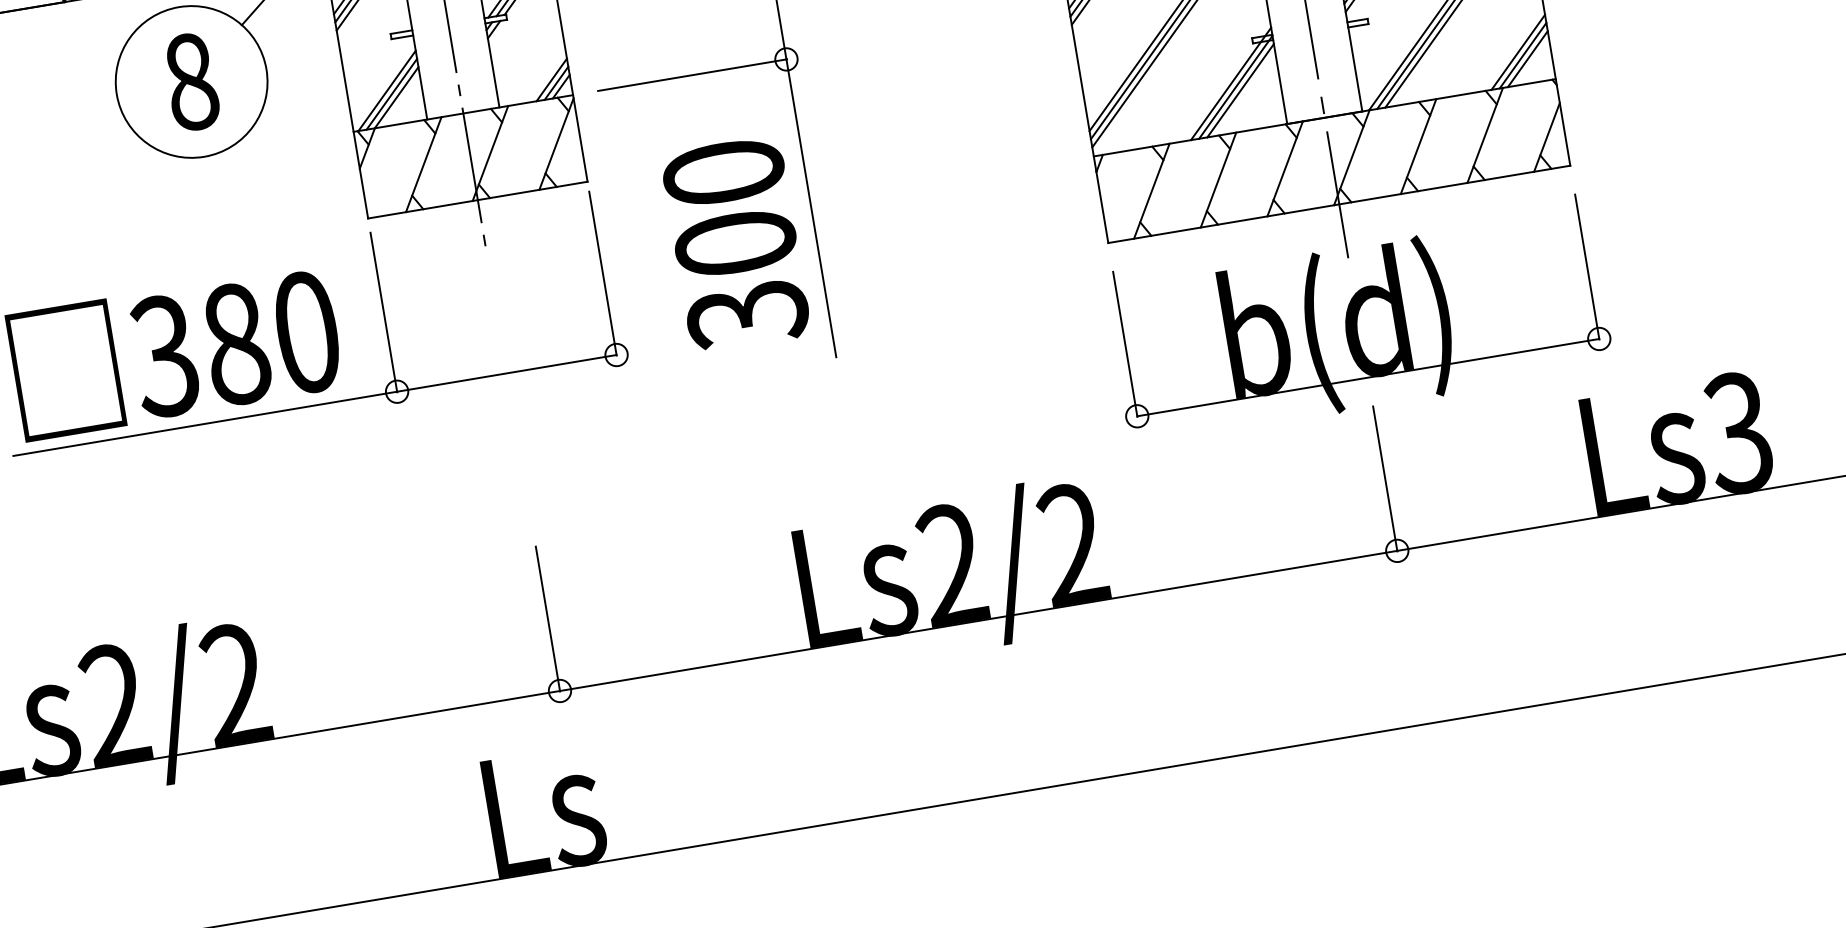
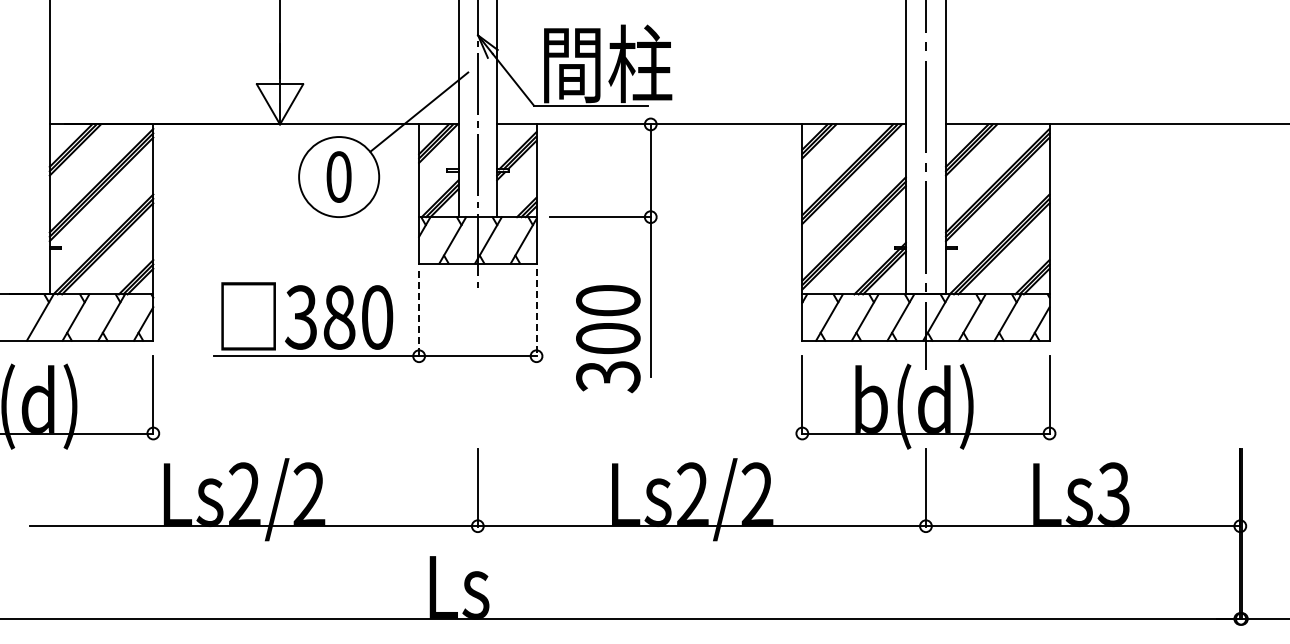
text: (190, 81) -> (338, 176), 8 -> 0
text: (736, 245) -> (608, 339), moved
line: (602, 273) -> (536, 312), solid -> dashed
line: (384, 311) -> (419, 313), solid -> dashed

